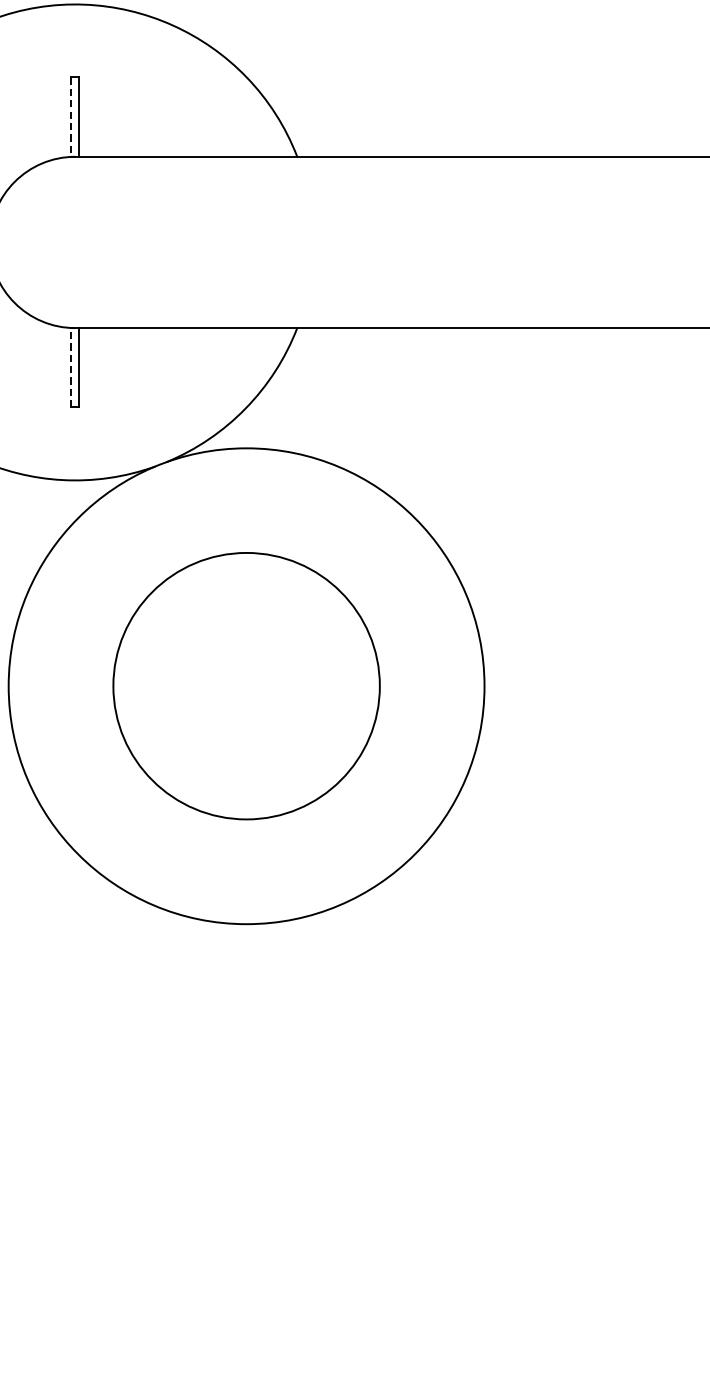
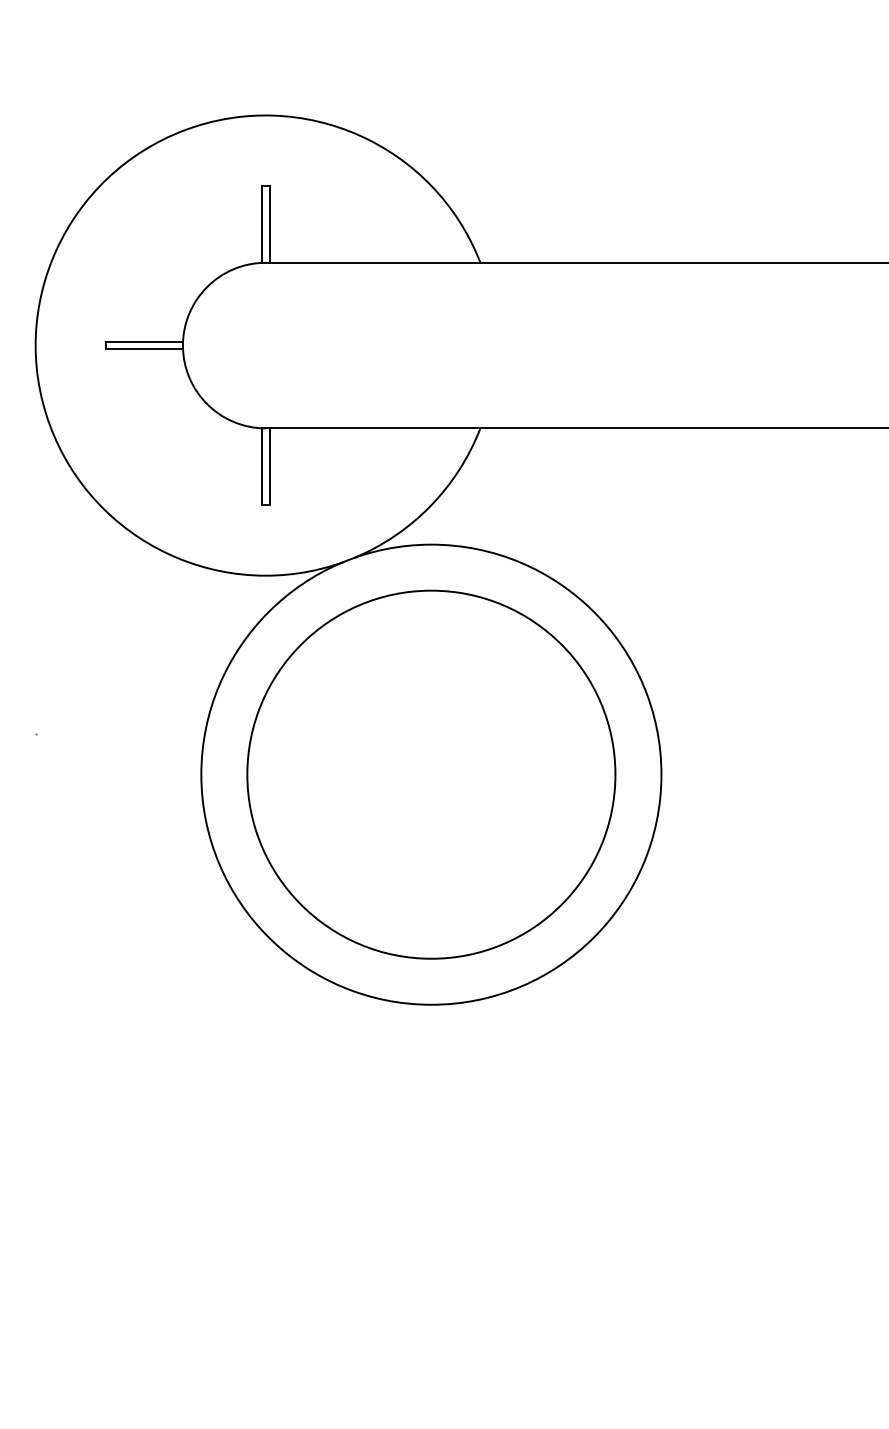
line: (70, 117) -> (261, 224), dashed -> solid
line: (70, 367) -> (261, 466), dashed -> solid
circle: (246, 686) -> (431, 774), size x1.43

